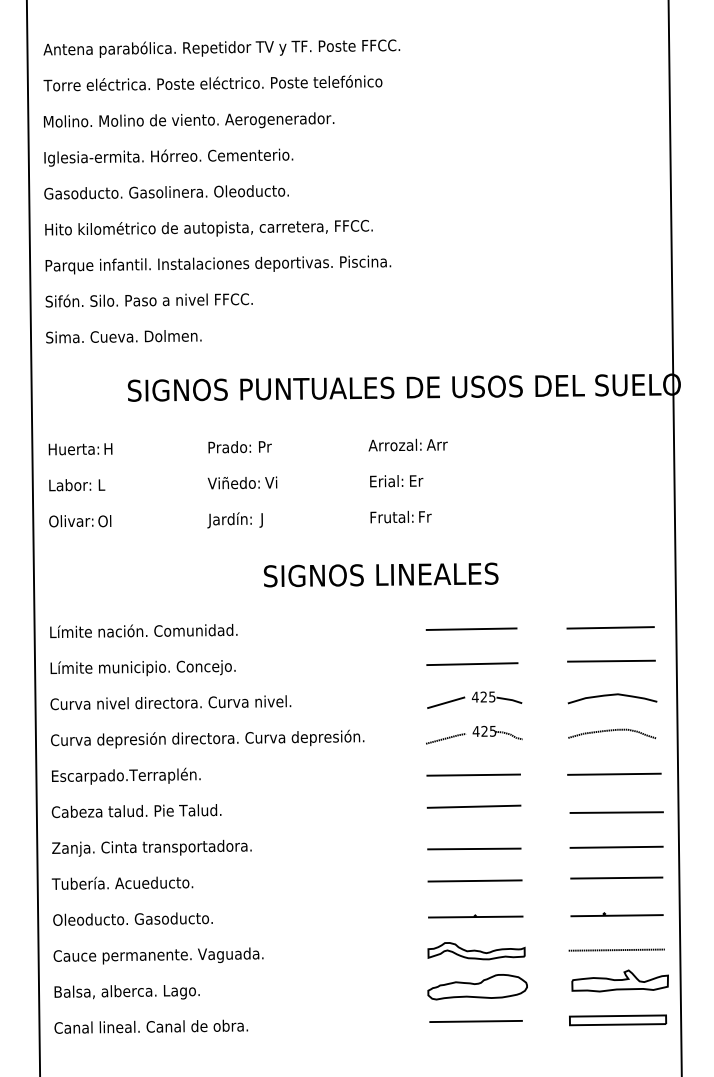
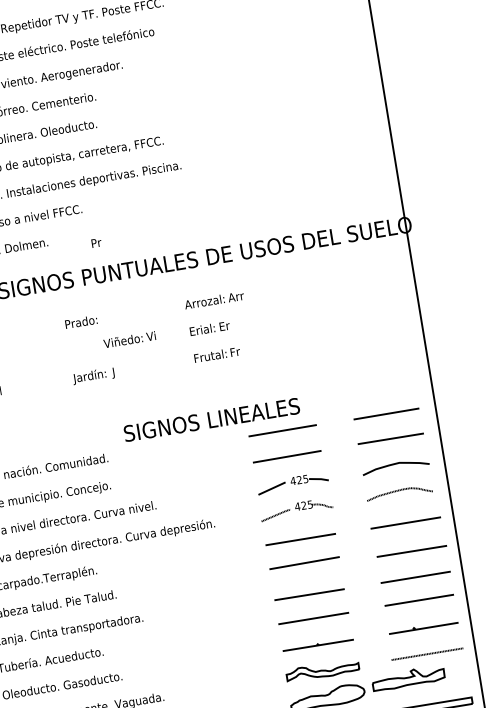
text: (264, 446) -> (95, 242), moved
text: (242, 482) -> (129, 339), moved
text: (381, 574) -> (212, 419), moved
part: (619, 980) -> (407, 678), moved

